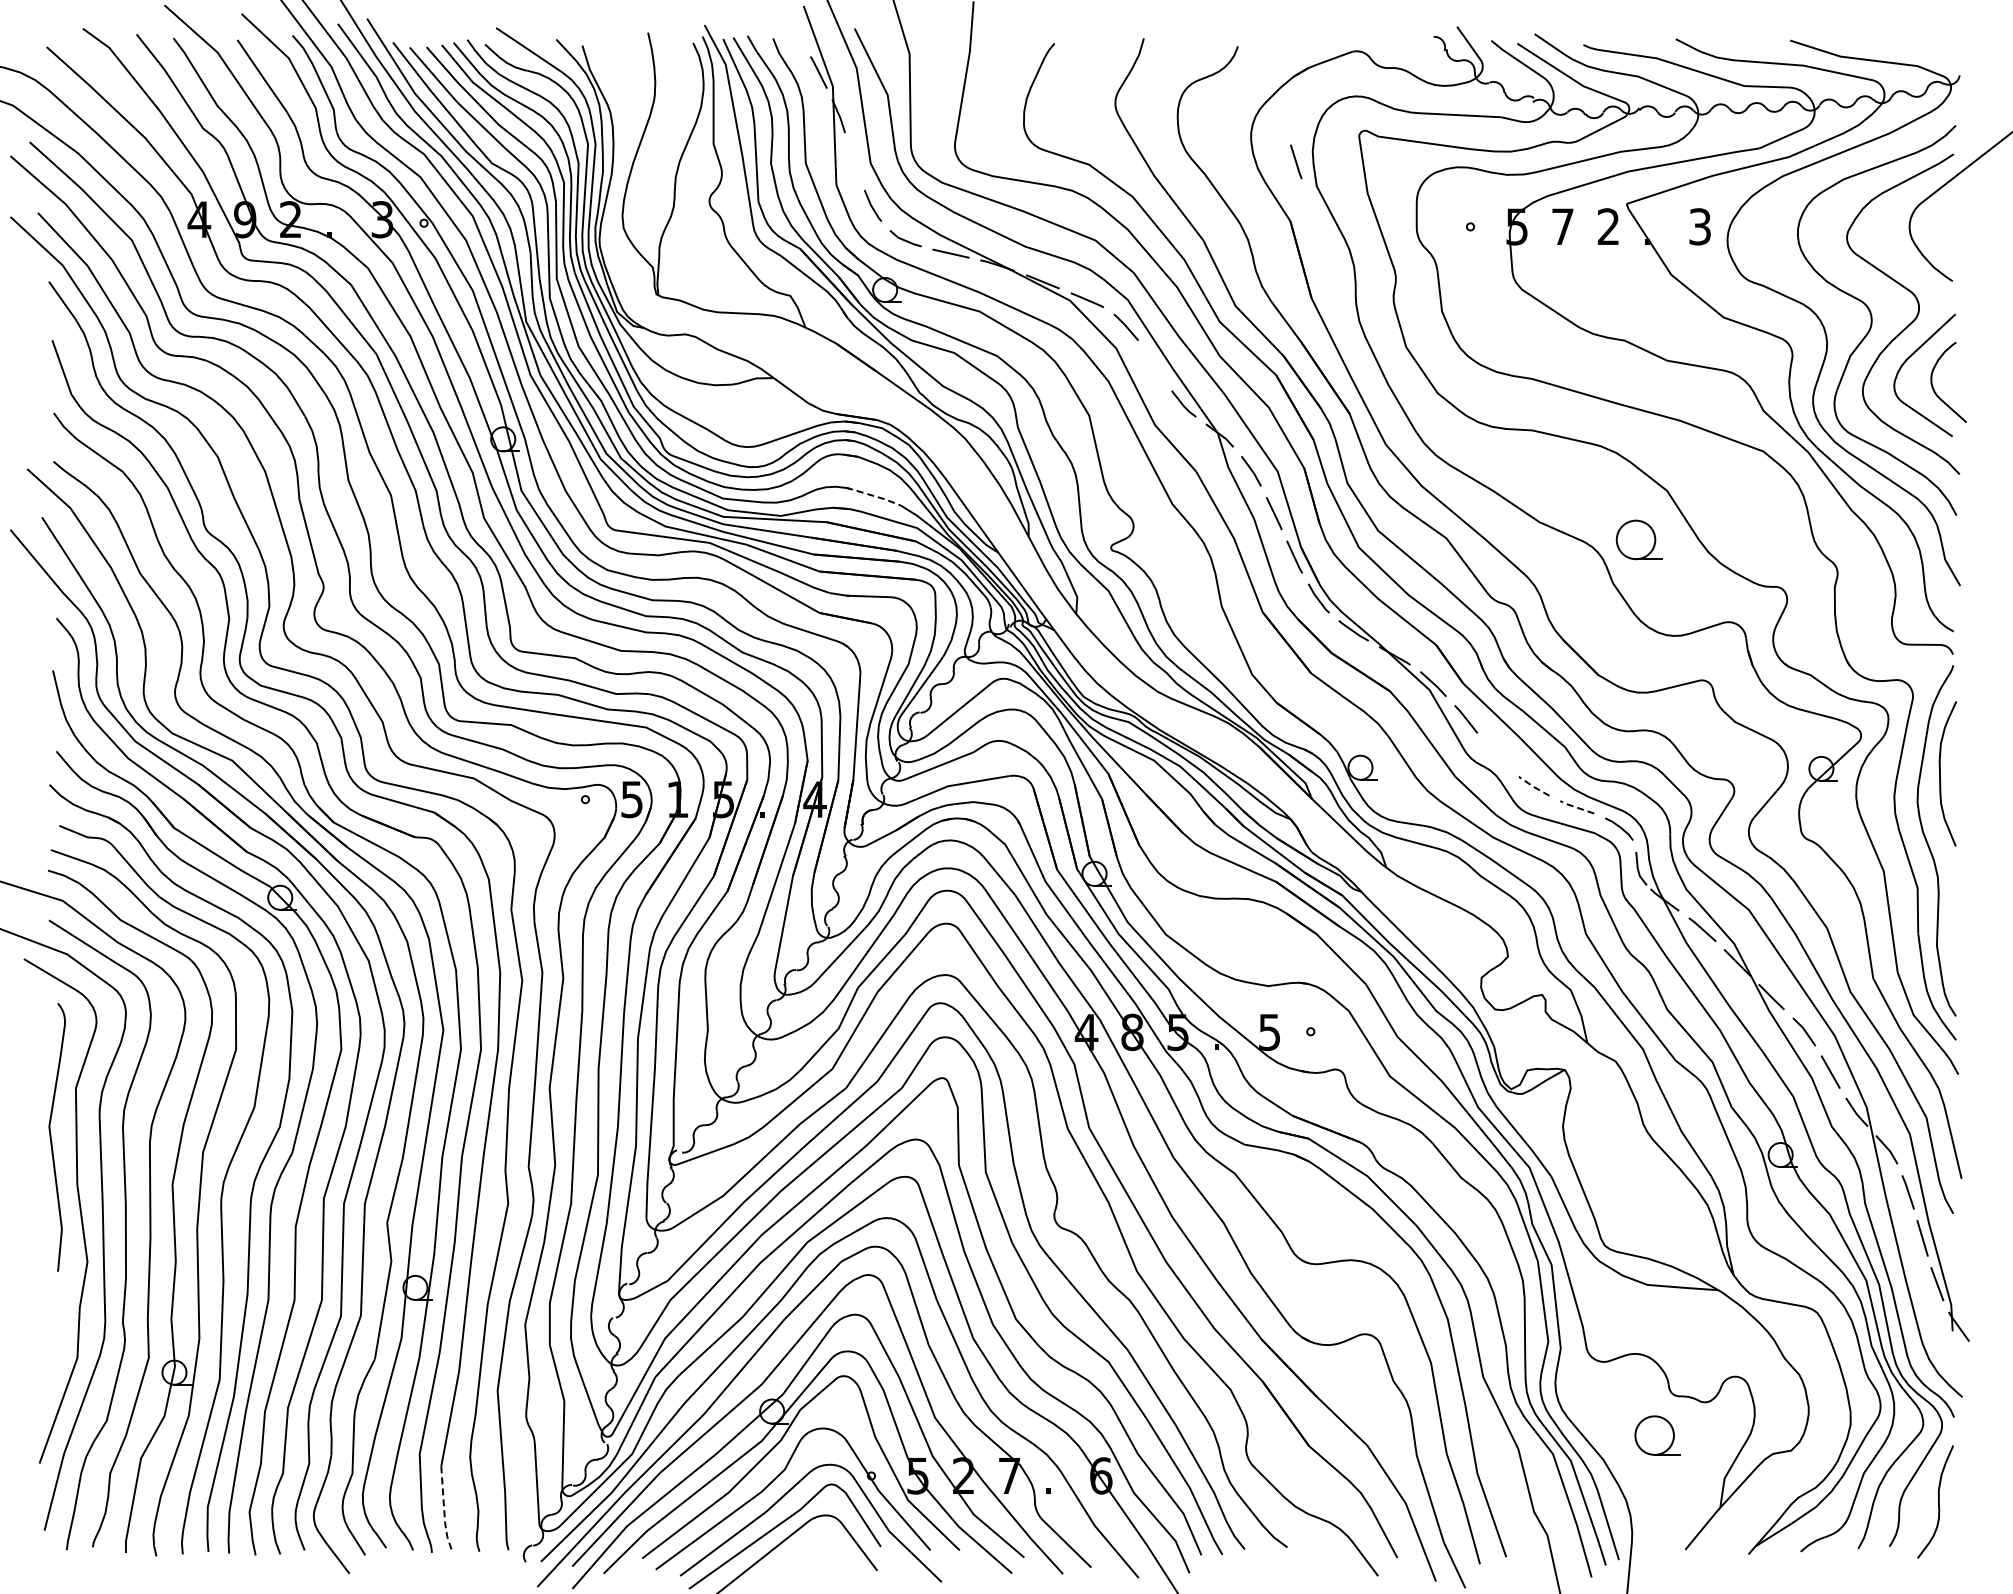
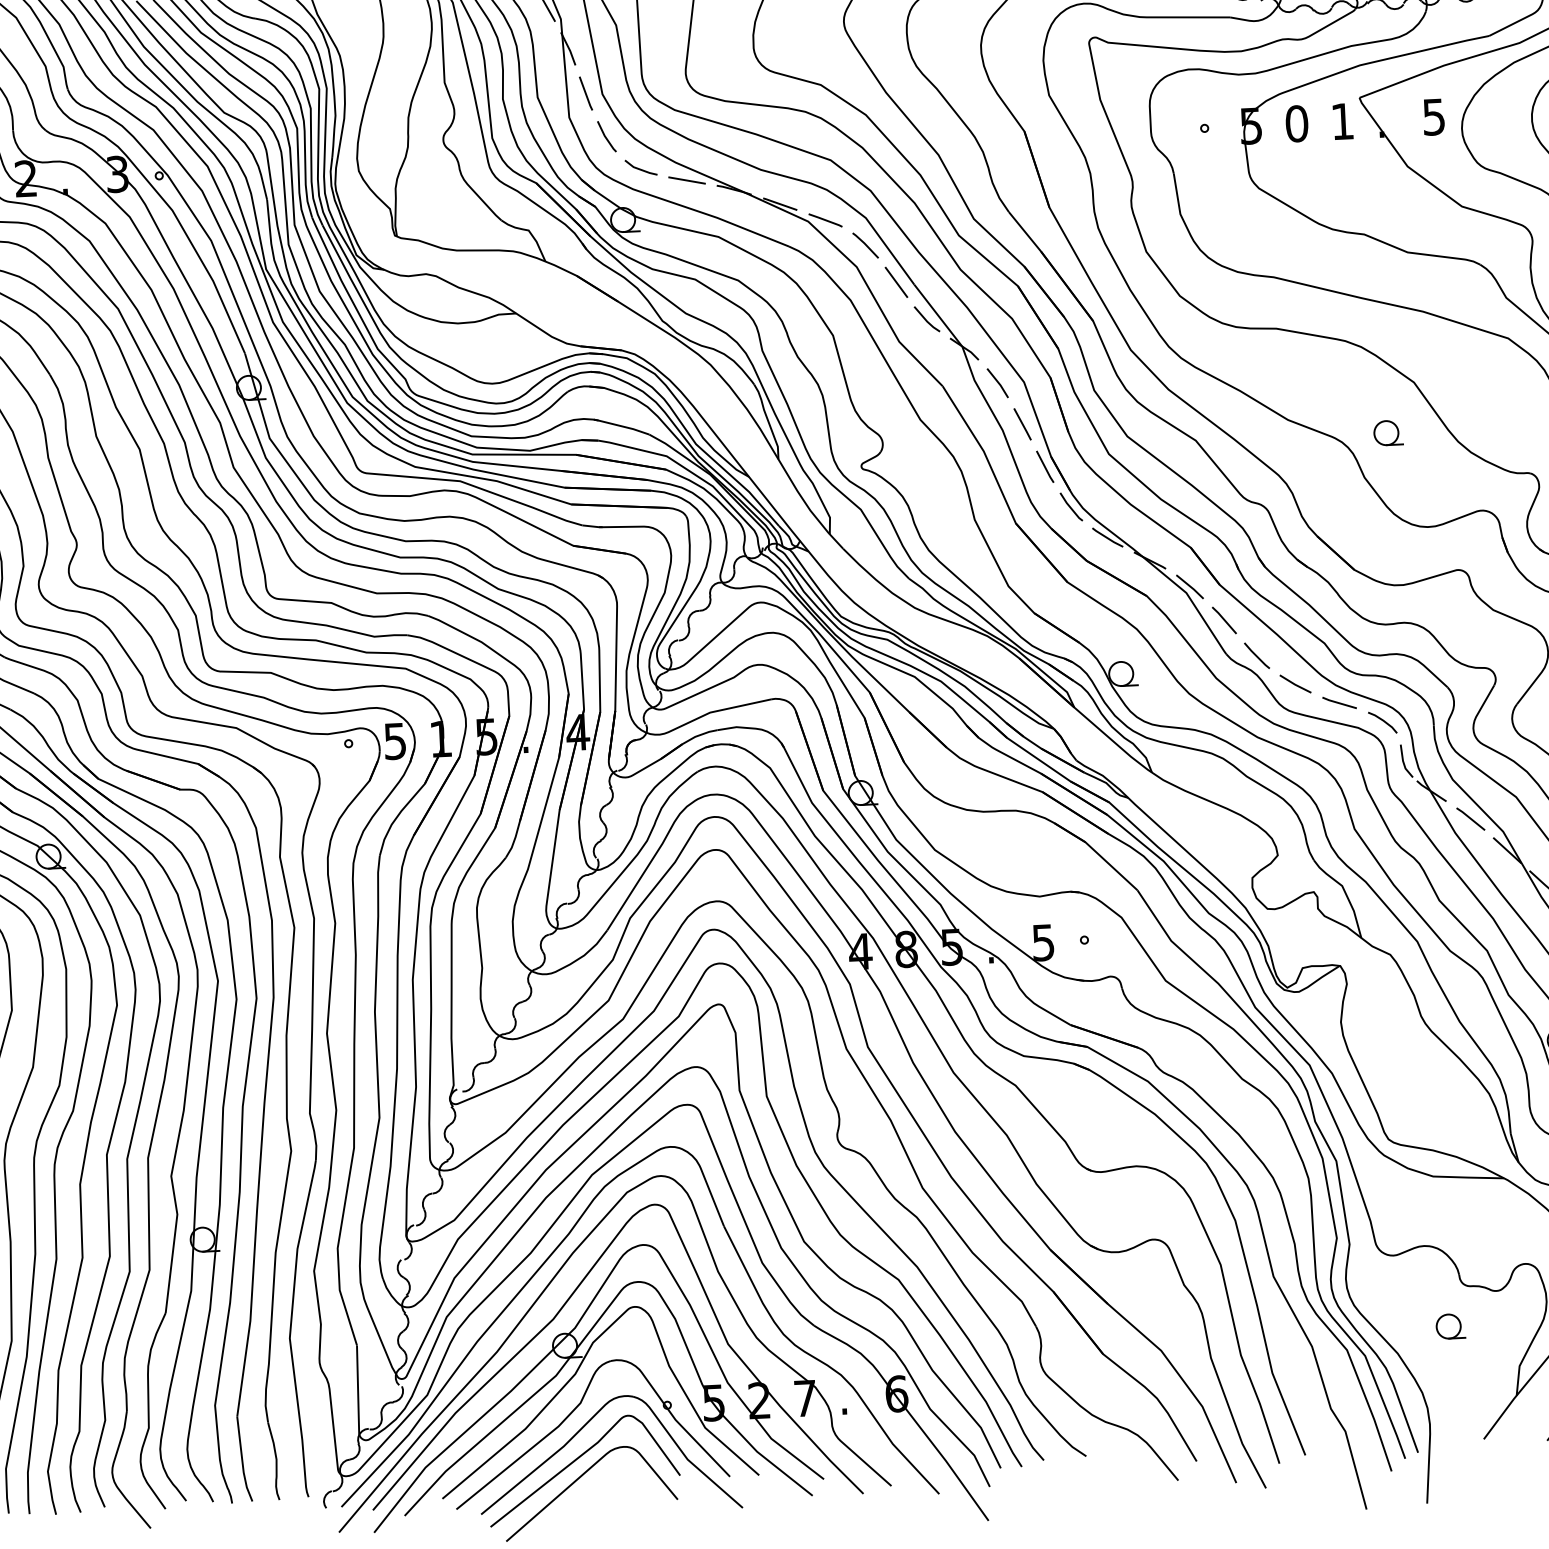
line: (1296, 161) -> (586, 93), moved
text: (1562, 226) -> (1296, 123), 7 -> 0
text: (1607, 226) -> (1341, 121), 2 -> 1
text: (1700, 226) -> (1434, 116), 3 -> 5
line: (1155, 365) -> (896, 282), added
line: (873, 495) -> (621, 425), dashed -> solid
part: (1638, 540) -> (1387, 433), size x0.62
line: (1496, 756) -> (1256, 656), added
line: (1533, 786) -> (1294, 684), dashed -> solid
line: (1576, 807) -> (1338, 703), dashed -> solid
part: (1657, 1435) -> (1450, 1326), size x0.62
line: (444, 1511) -> (242, 1461), dashed -> solid

